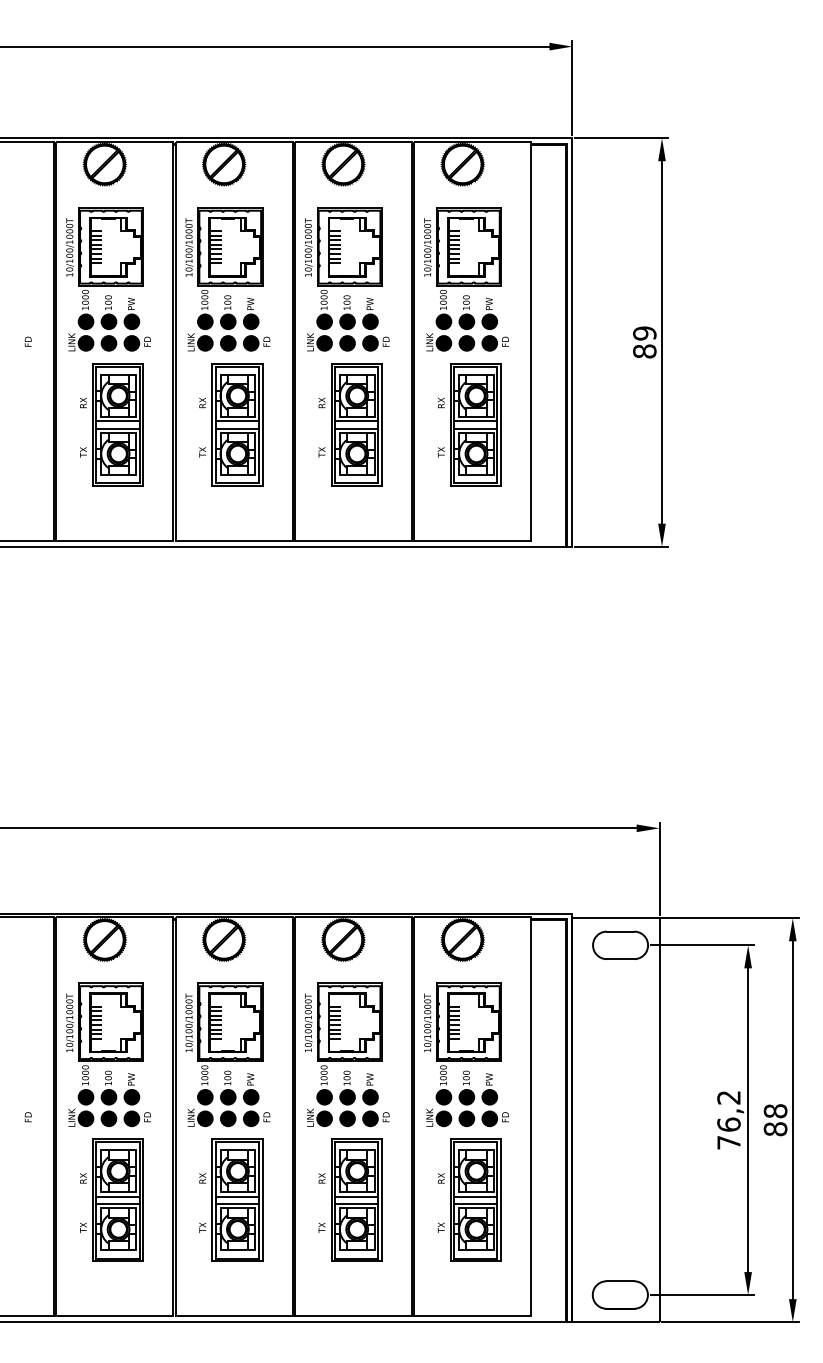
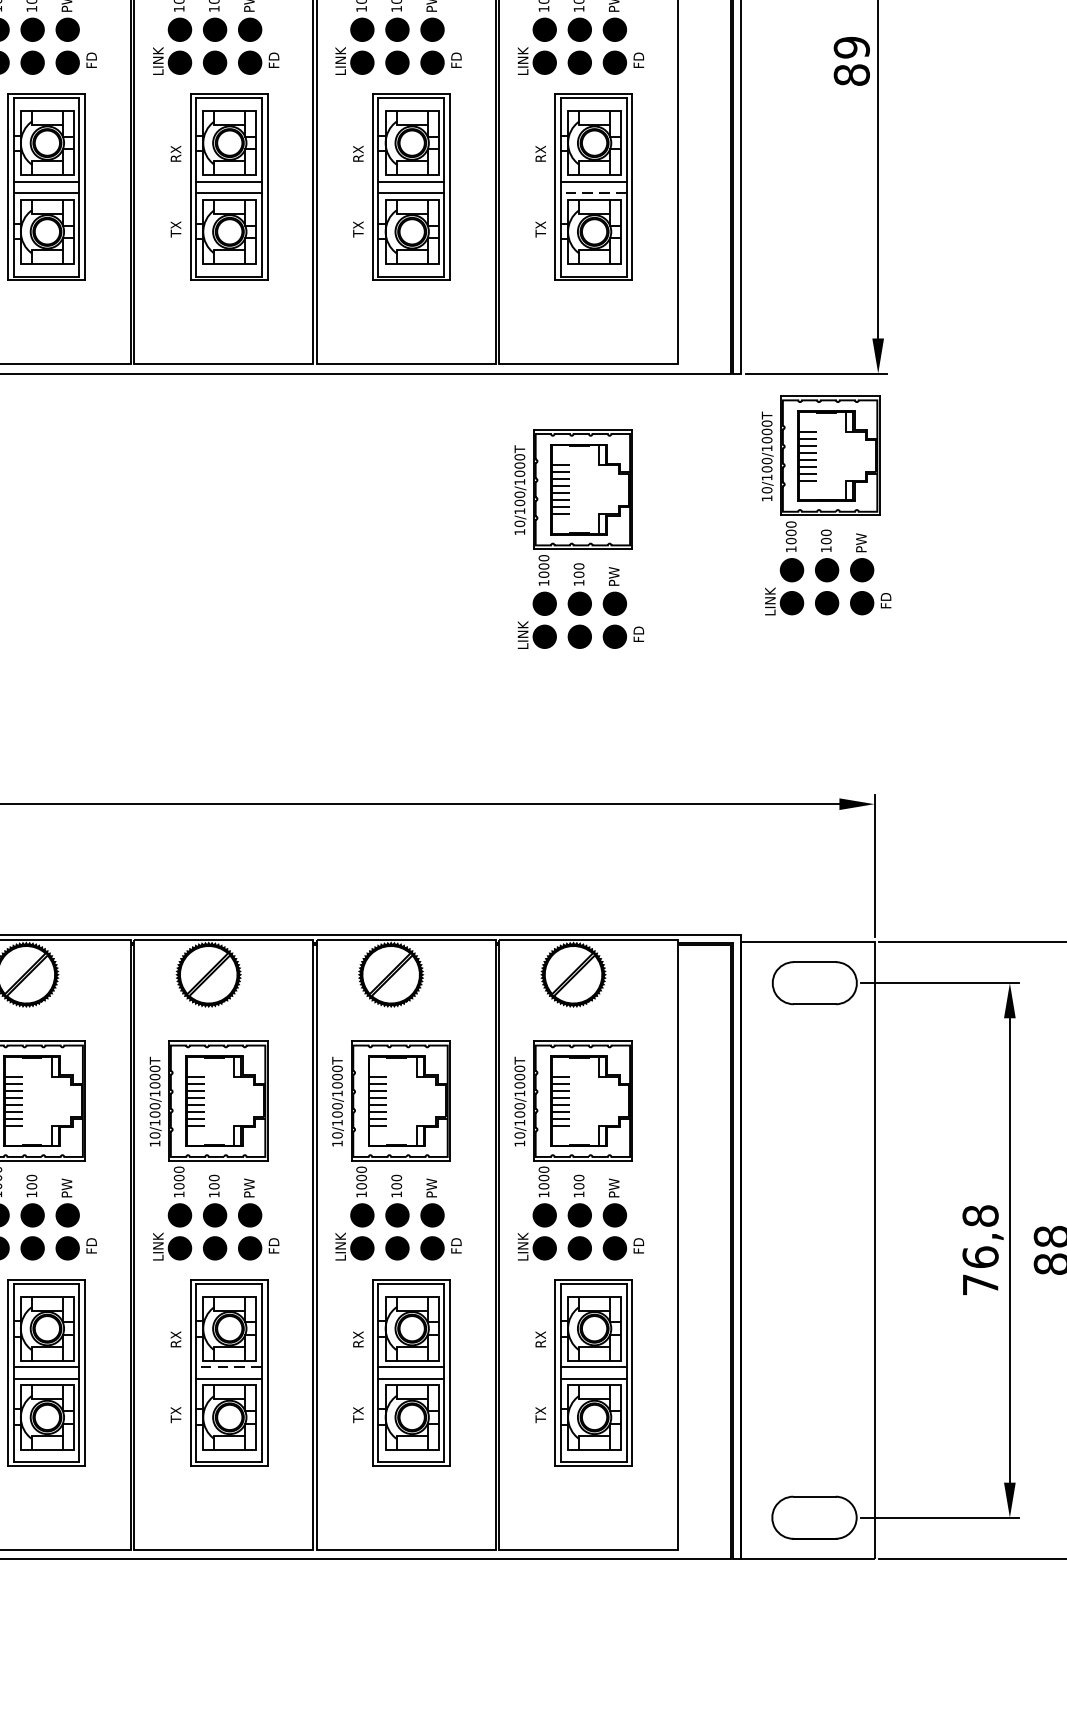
line: (475, 428) -> (593, 192), solid -> dashed
part: (627, 632) -> (825, 504), added
part: (466, 654) -> (579, 538), added
text: (728, 1097) -> (979, 1215), 76,2 -> 76,8
line: (237, 1196) -> (229, 1367), solid -> dashed

